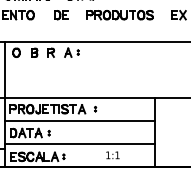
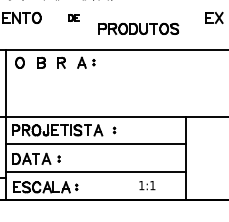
part: (61, 14) -> (73, 17), size x0.6
part: (119, 14) -> (138, 28), moved
text: (113, 155) -> (147, 185), moved

